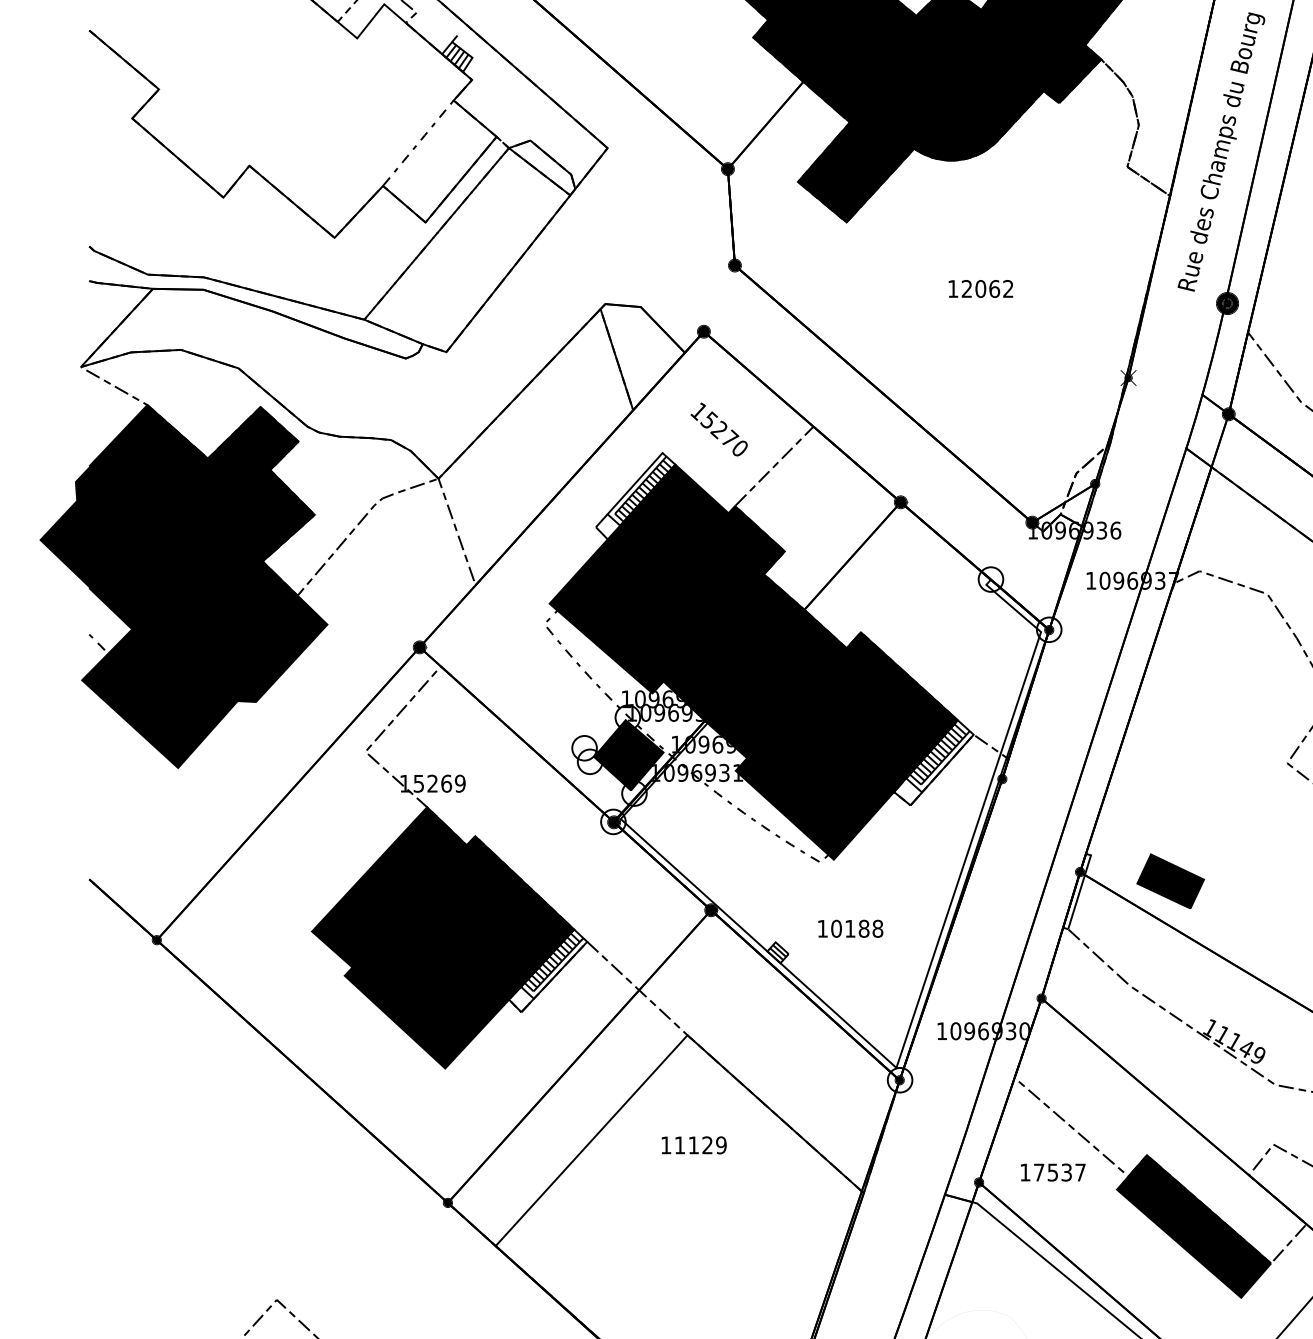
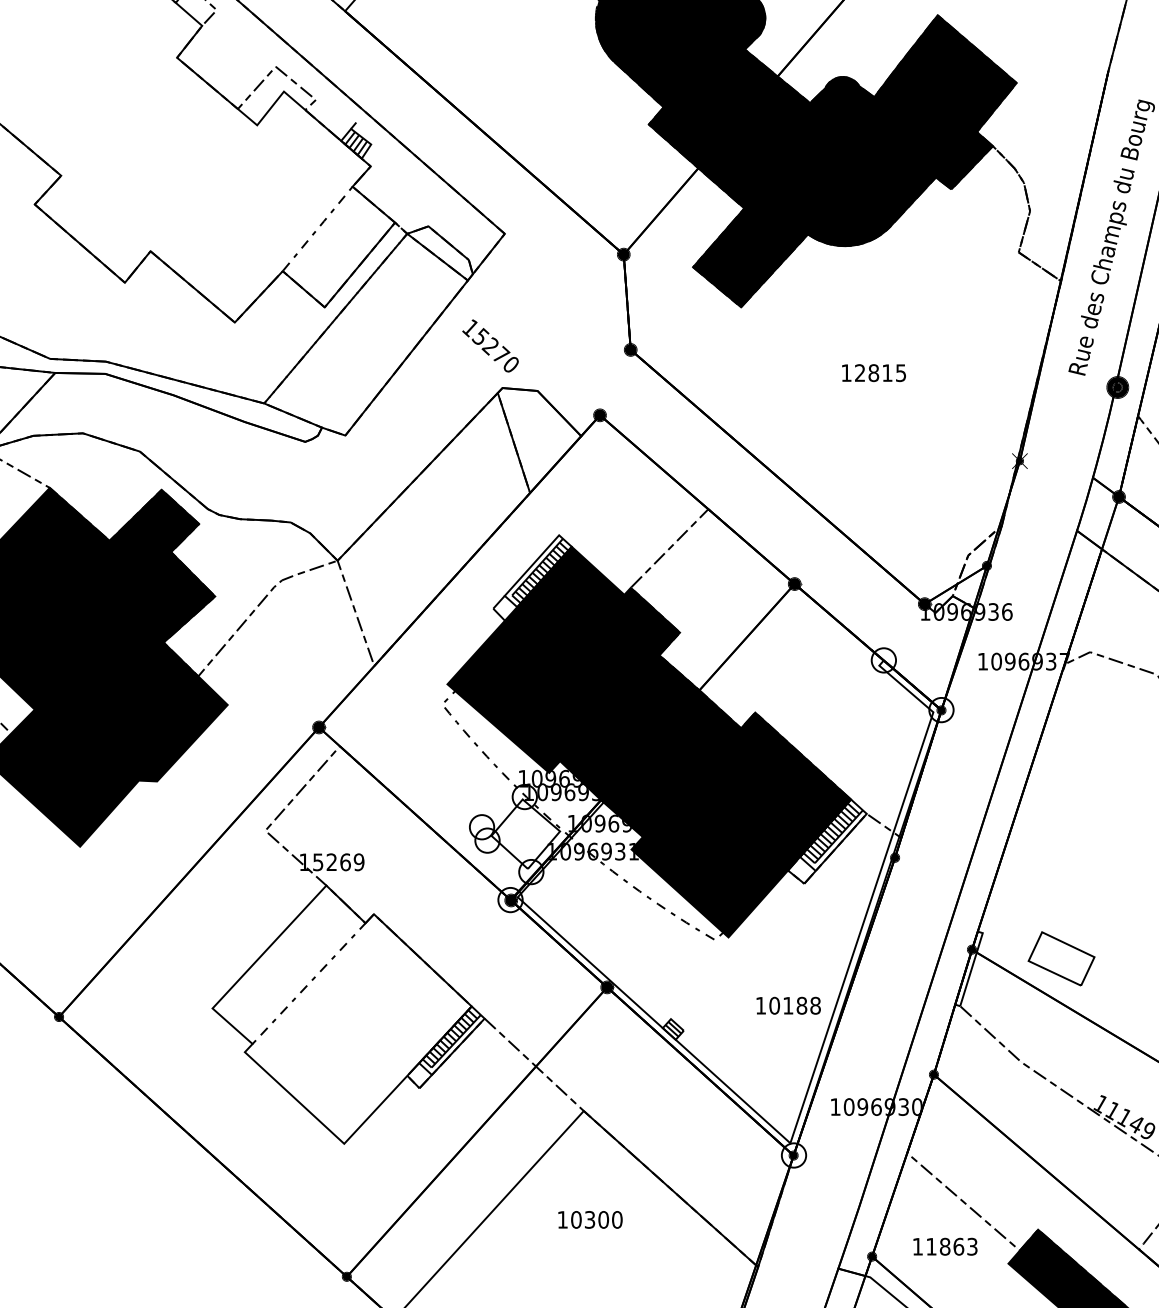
text: (994, 289) -> (887, 373), 12062 -> 12815
text: (718, 429) -> (489, 345), moved
fill: (628, 755) -> (525, 834), removed
fill: (1170, 881) -> (1061, 958), removed
text: (850, 928) -> (788, 1005), moved
fill: (443, 937) -> (342, 1014), removed
text: (700, 1145) -> (596, 1220), 11129 -> 10300
text: (1059, 1172) -> (951, 1246), 17537 -> 11863

